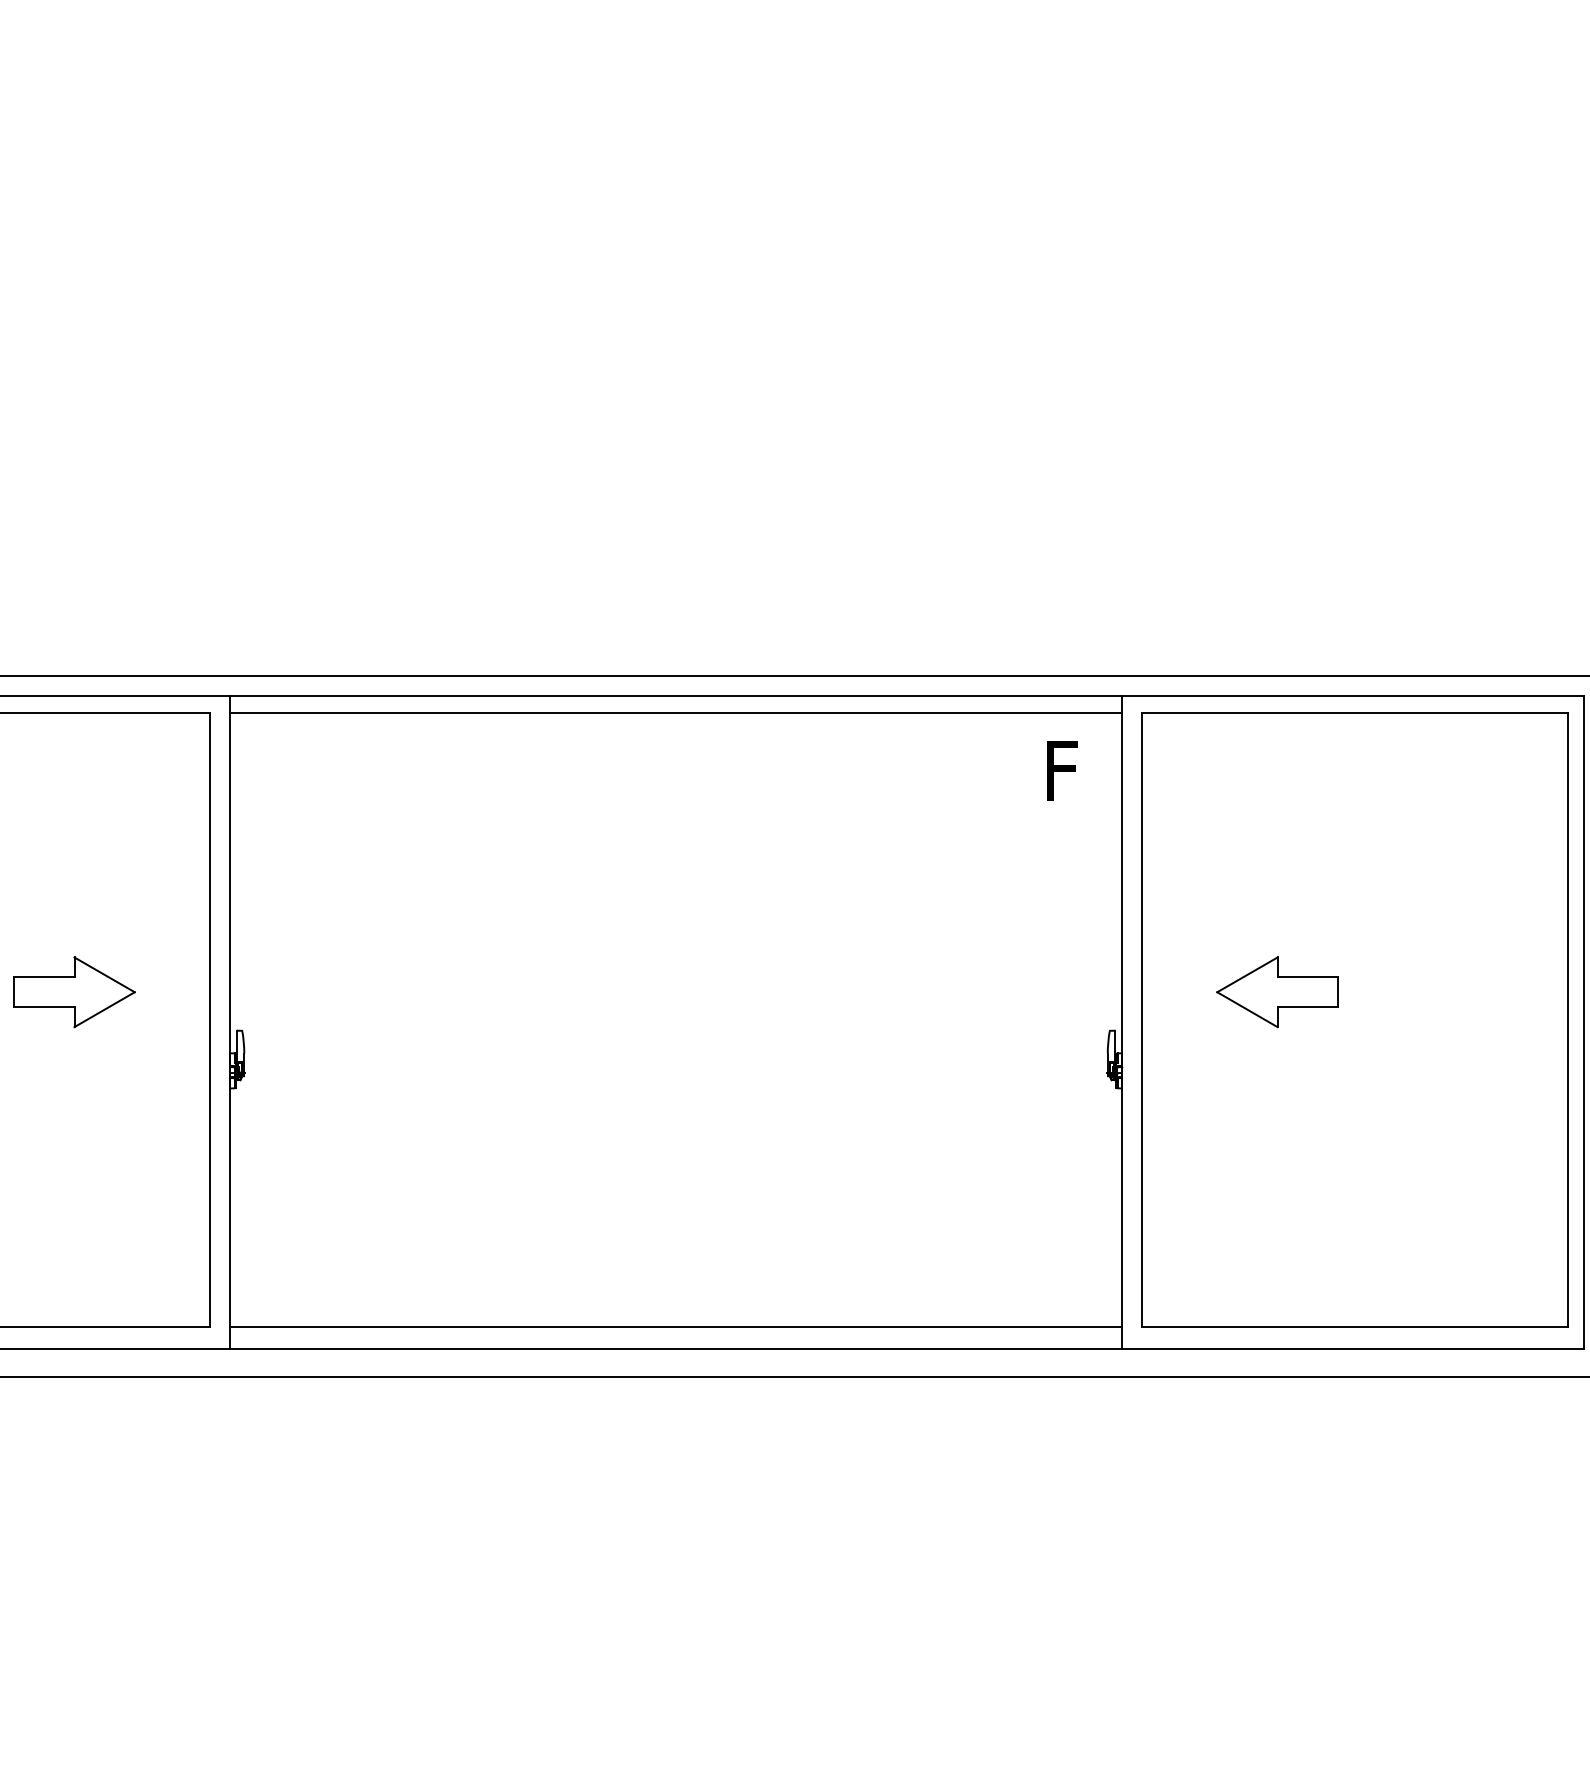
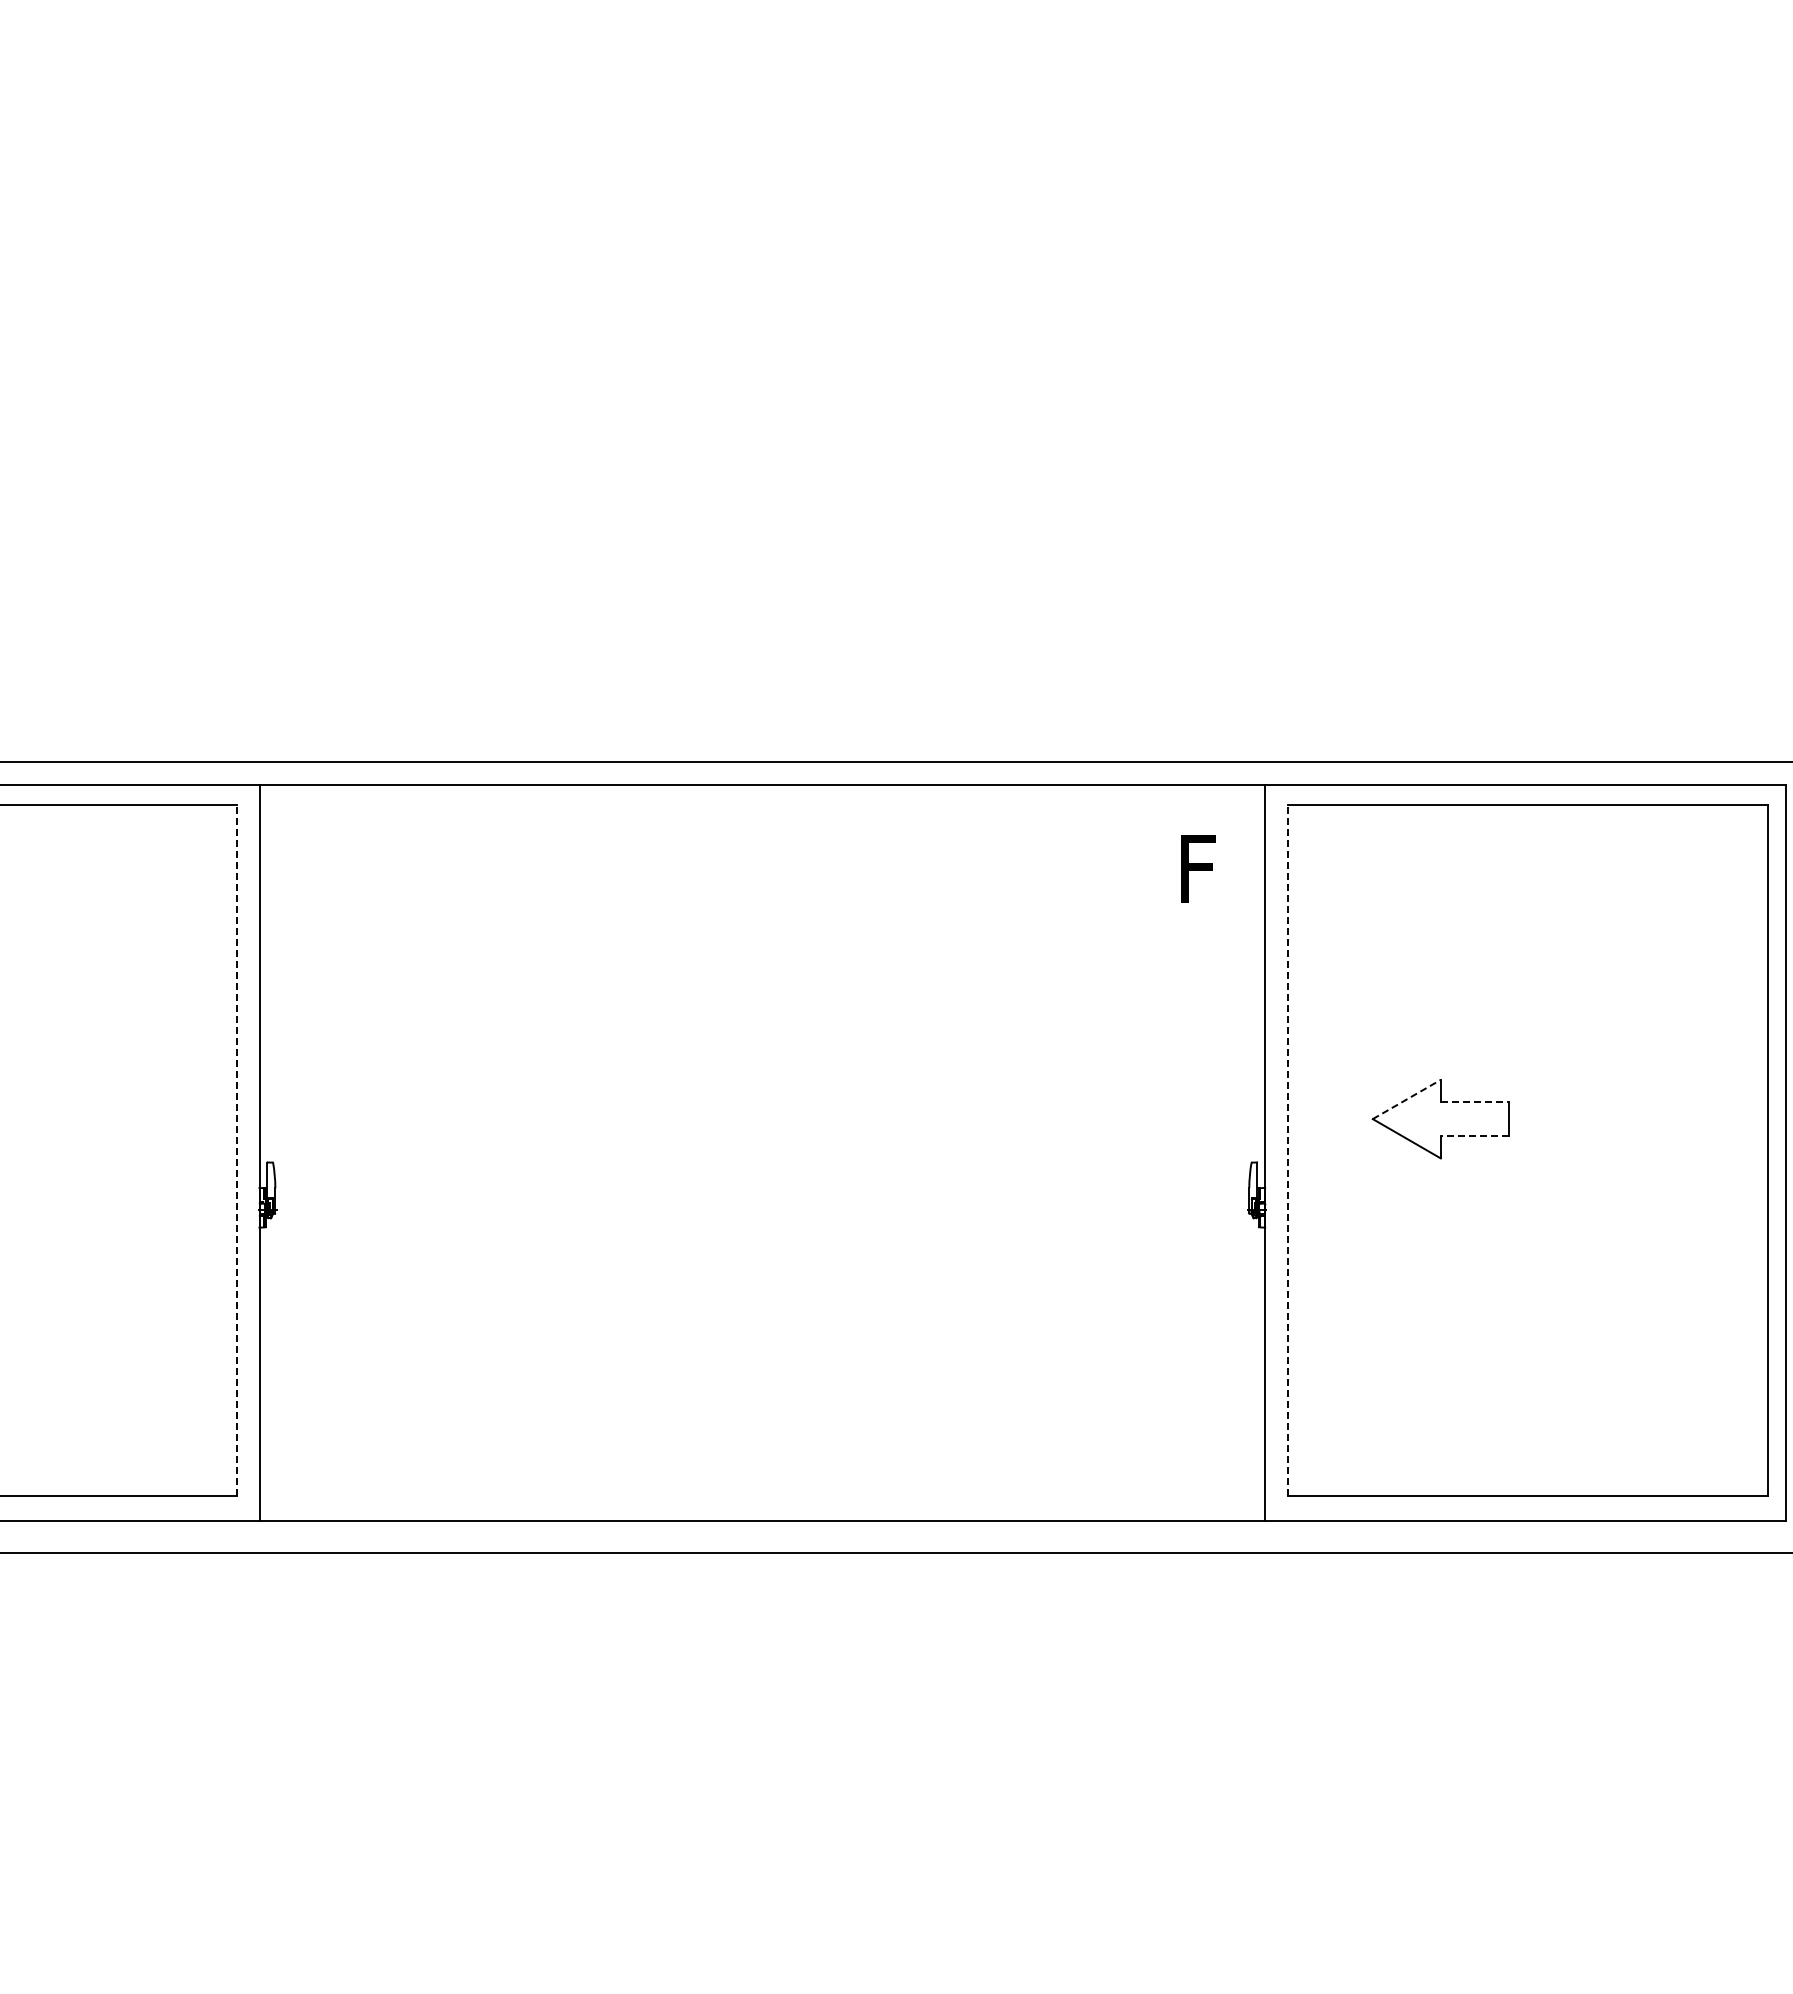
line: (676, 713) -> (762, 804), removed
line: (1248, 974) -> (1407, 1099), solid -> dashed
line: (1307, 977) -> (1474, 1102), solid -> dashed
part: (74, 991) -> (83, 1118), removed
line: (1307, 1007) -> (1474, 1136), solid -> dashed
line: (209, 1020) -> (236, 1150), solid -> dashed
line: (1141, 1020) -> (1287, 1150), solid -> dashed
line: (676, 1326) -> (762, 1496), removed

